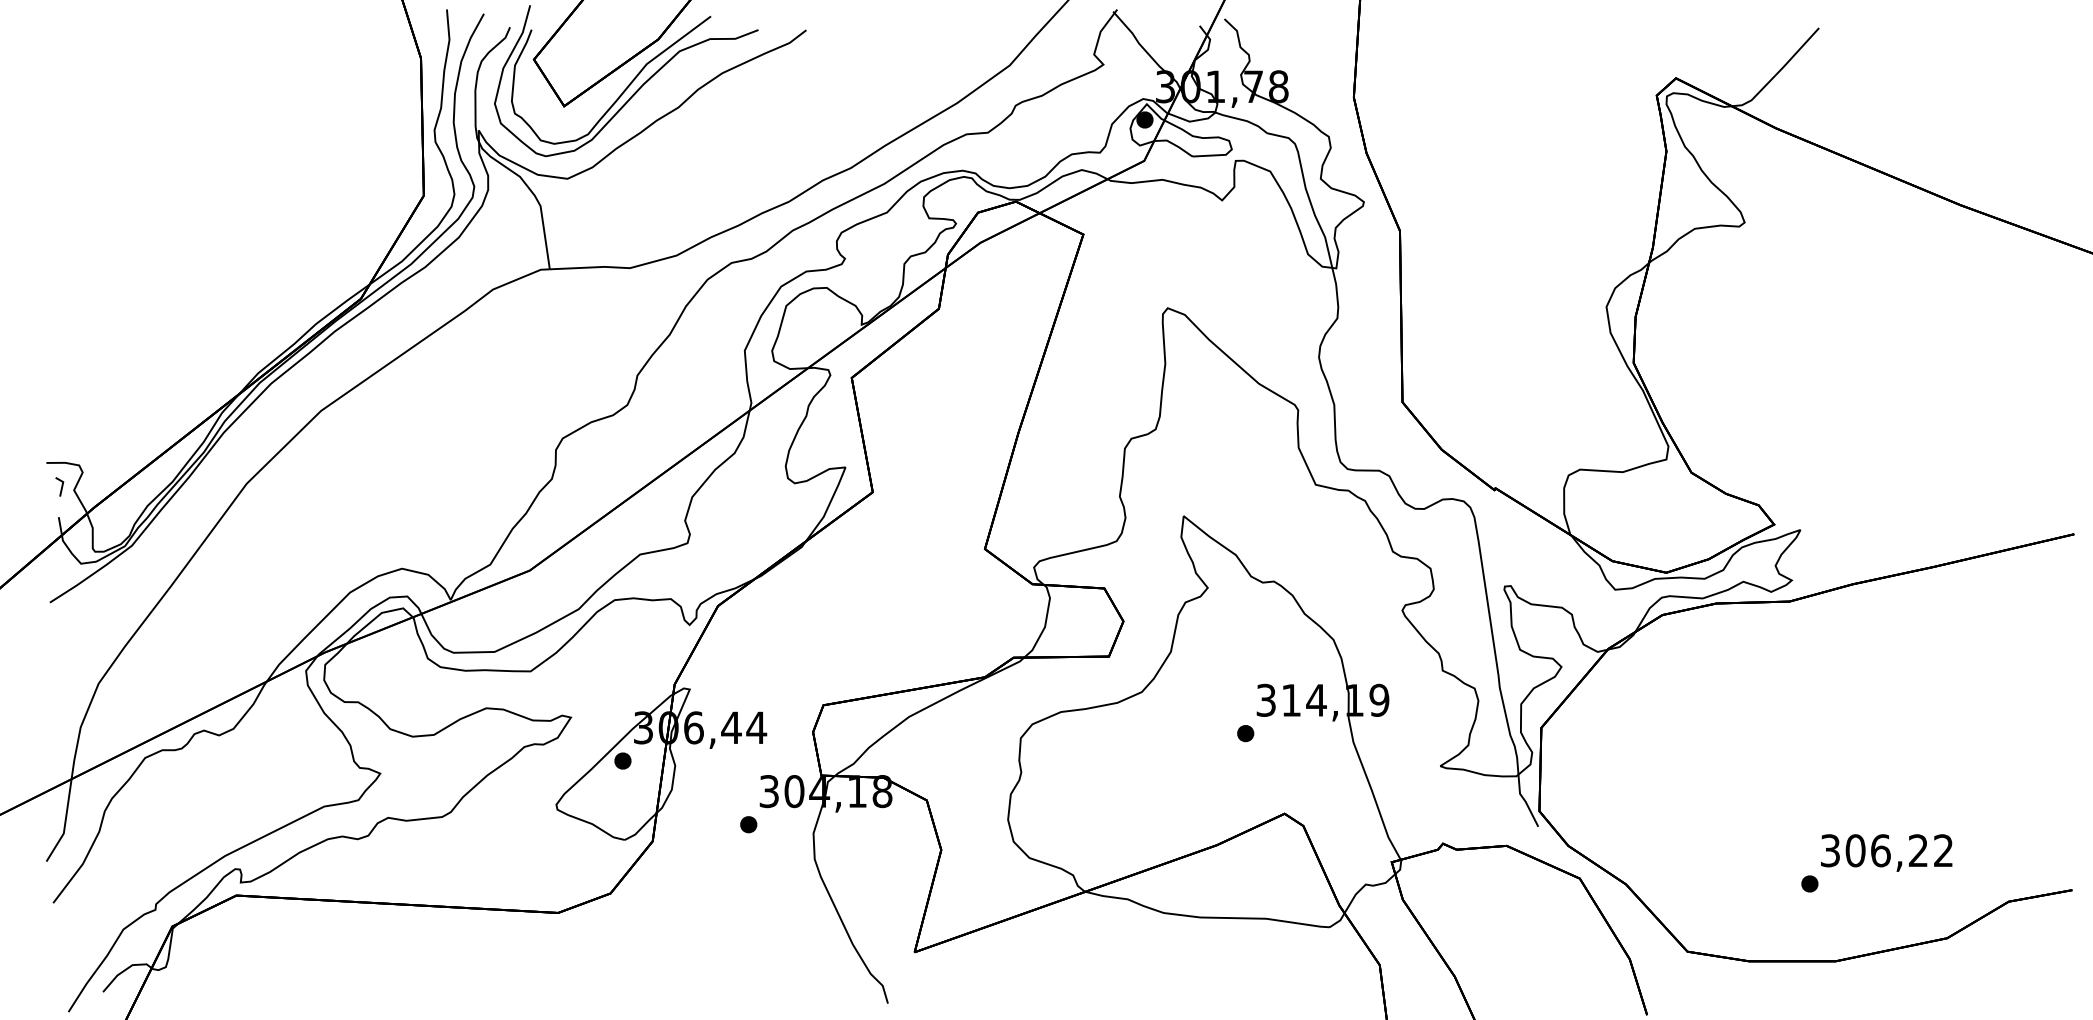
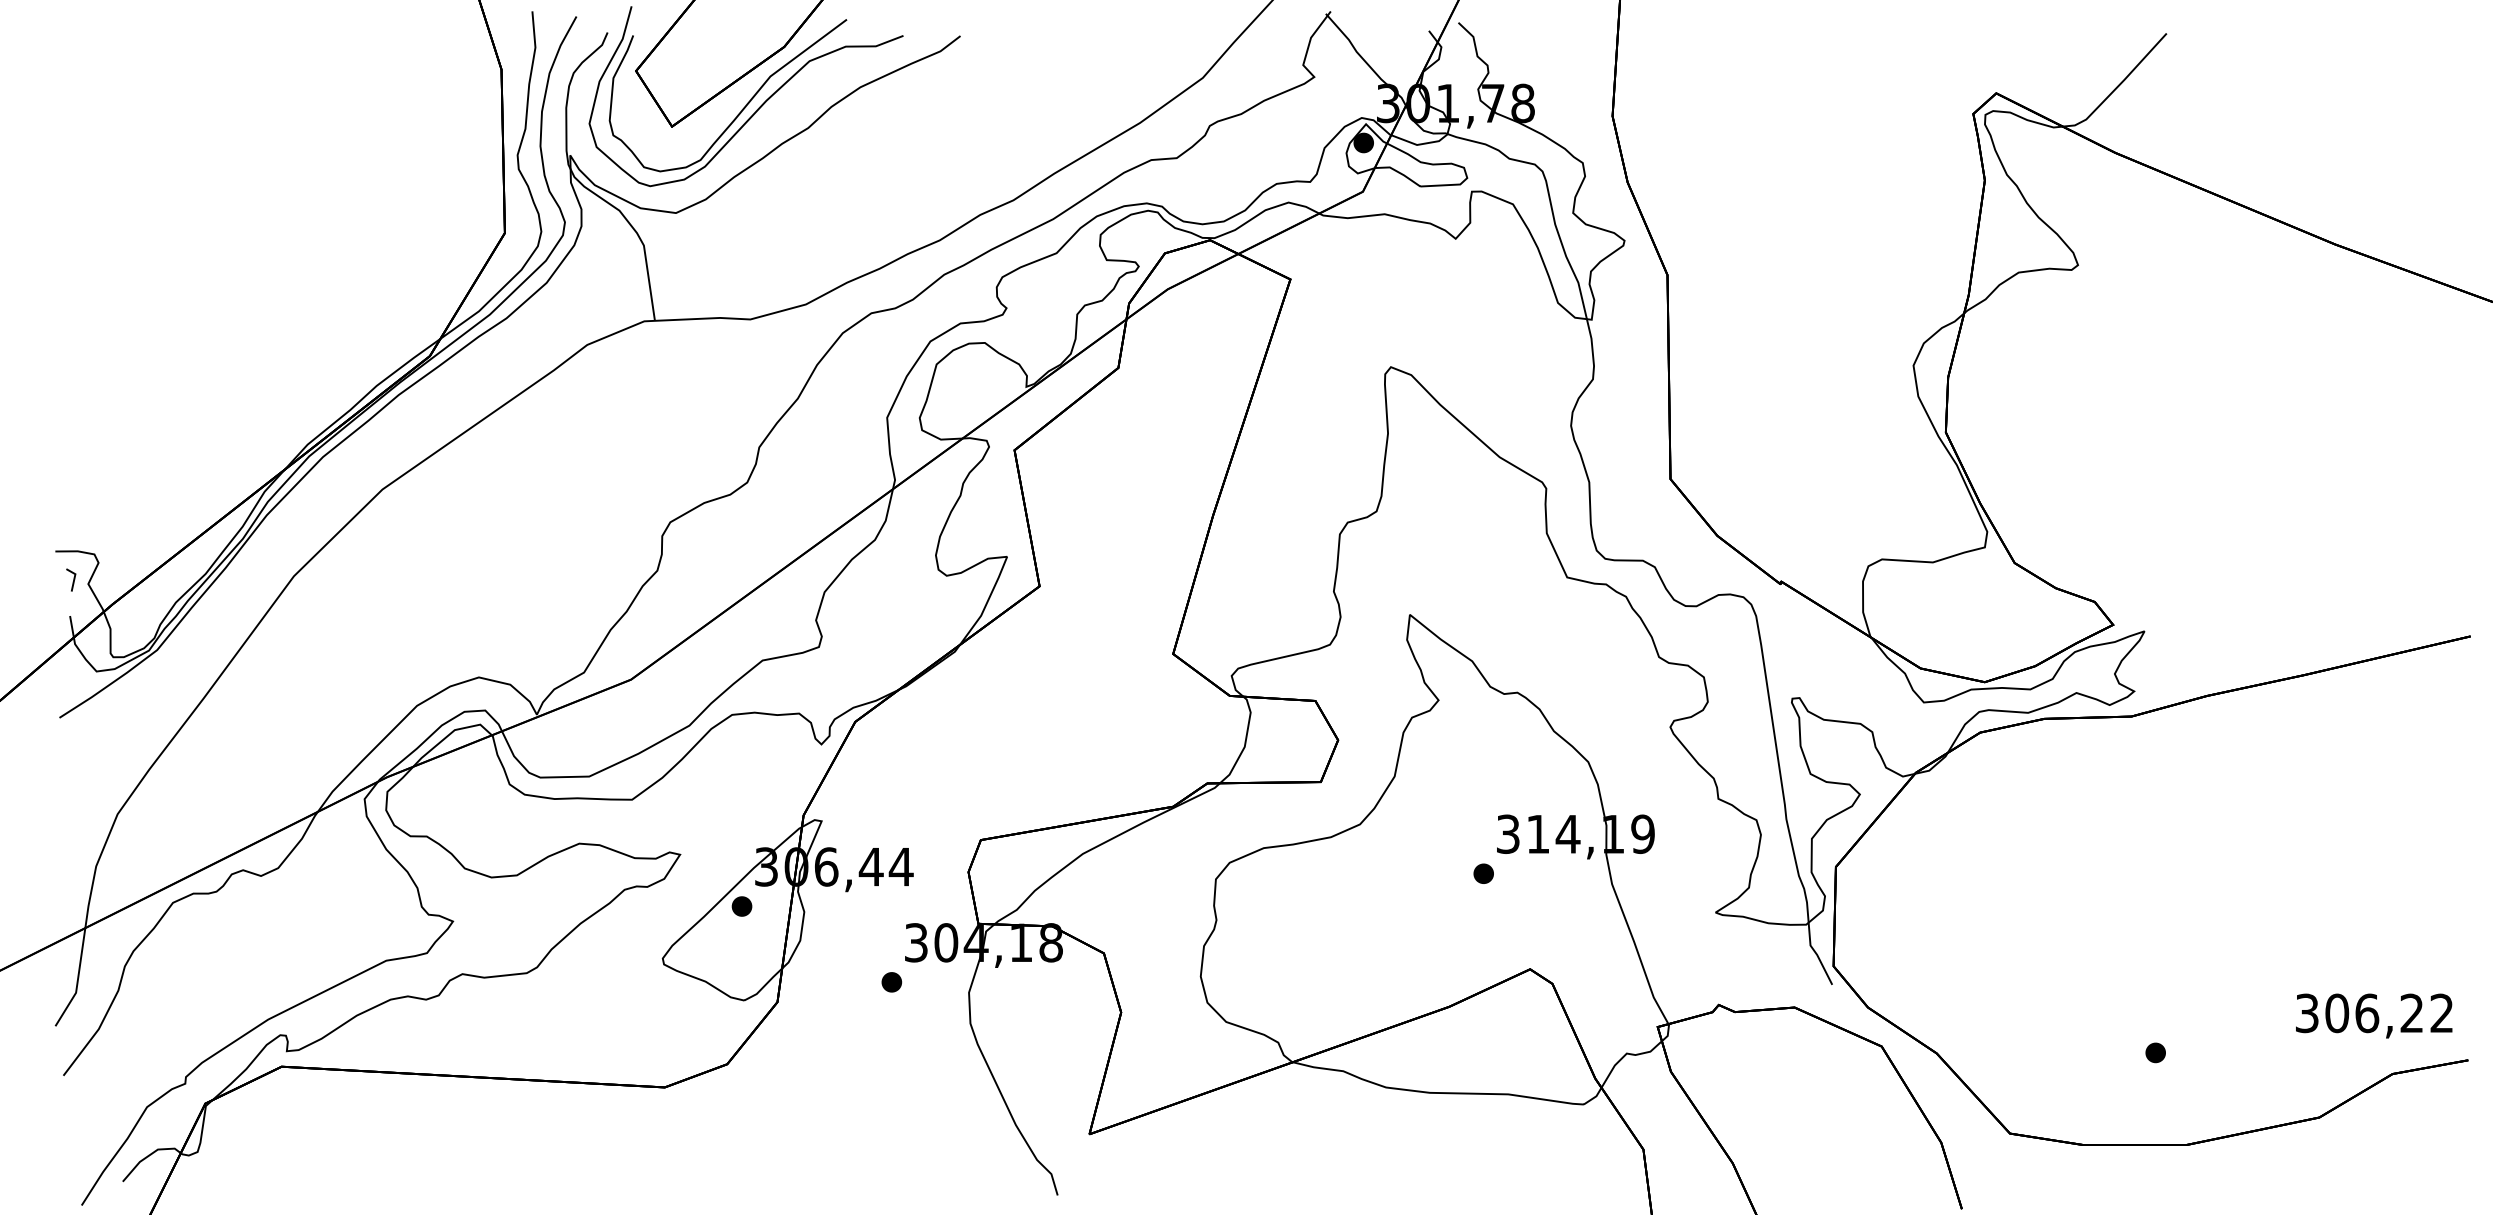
text: (1886, 852) -> (2374, 1015), moved

